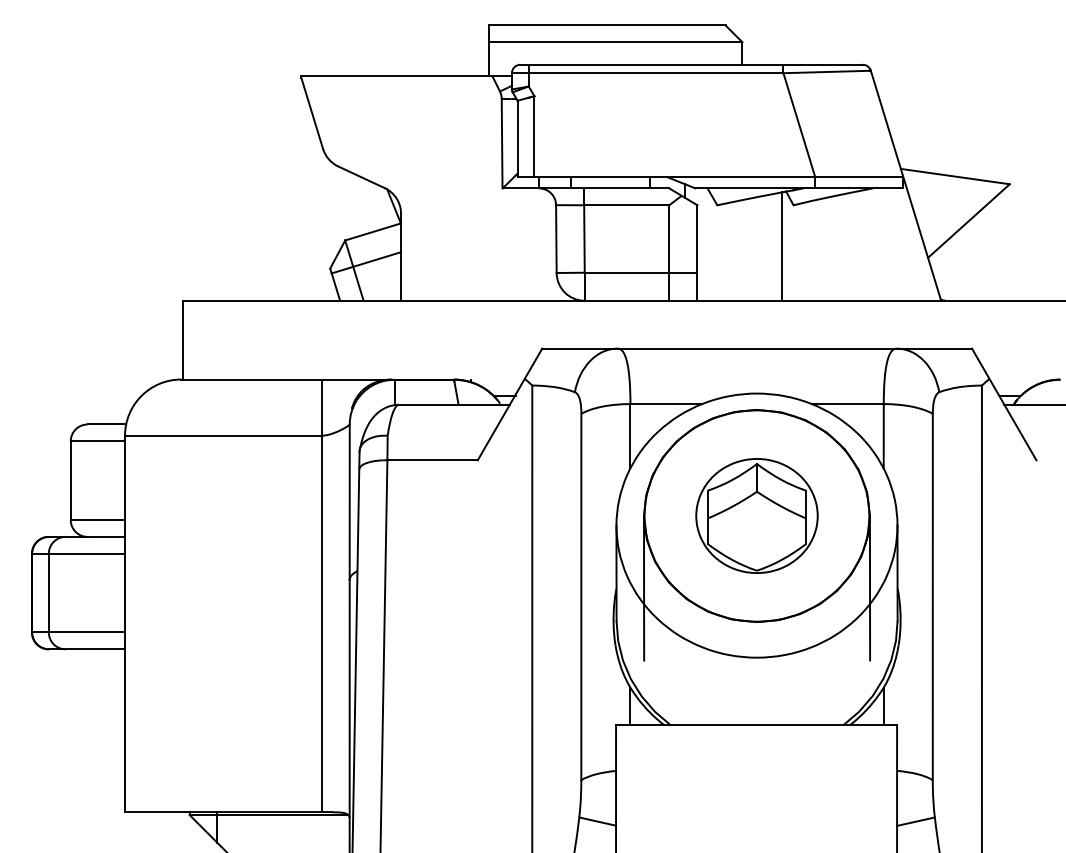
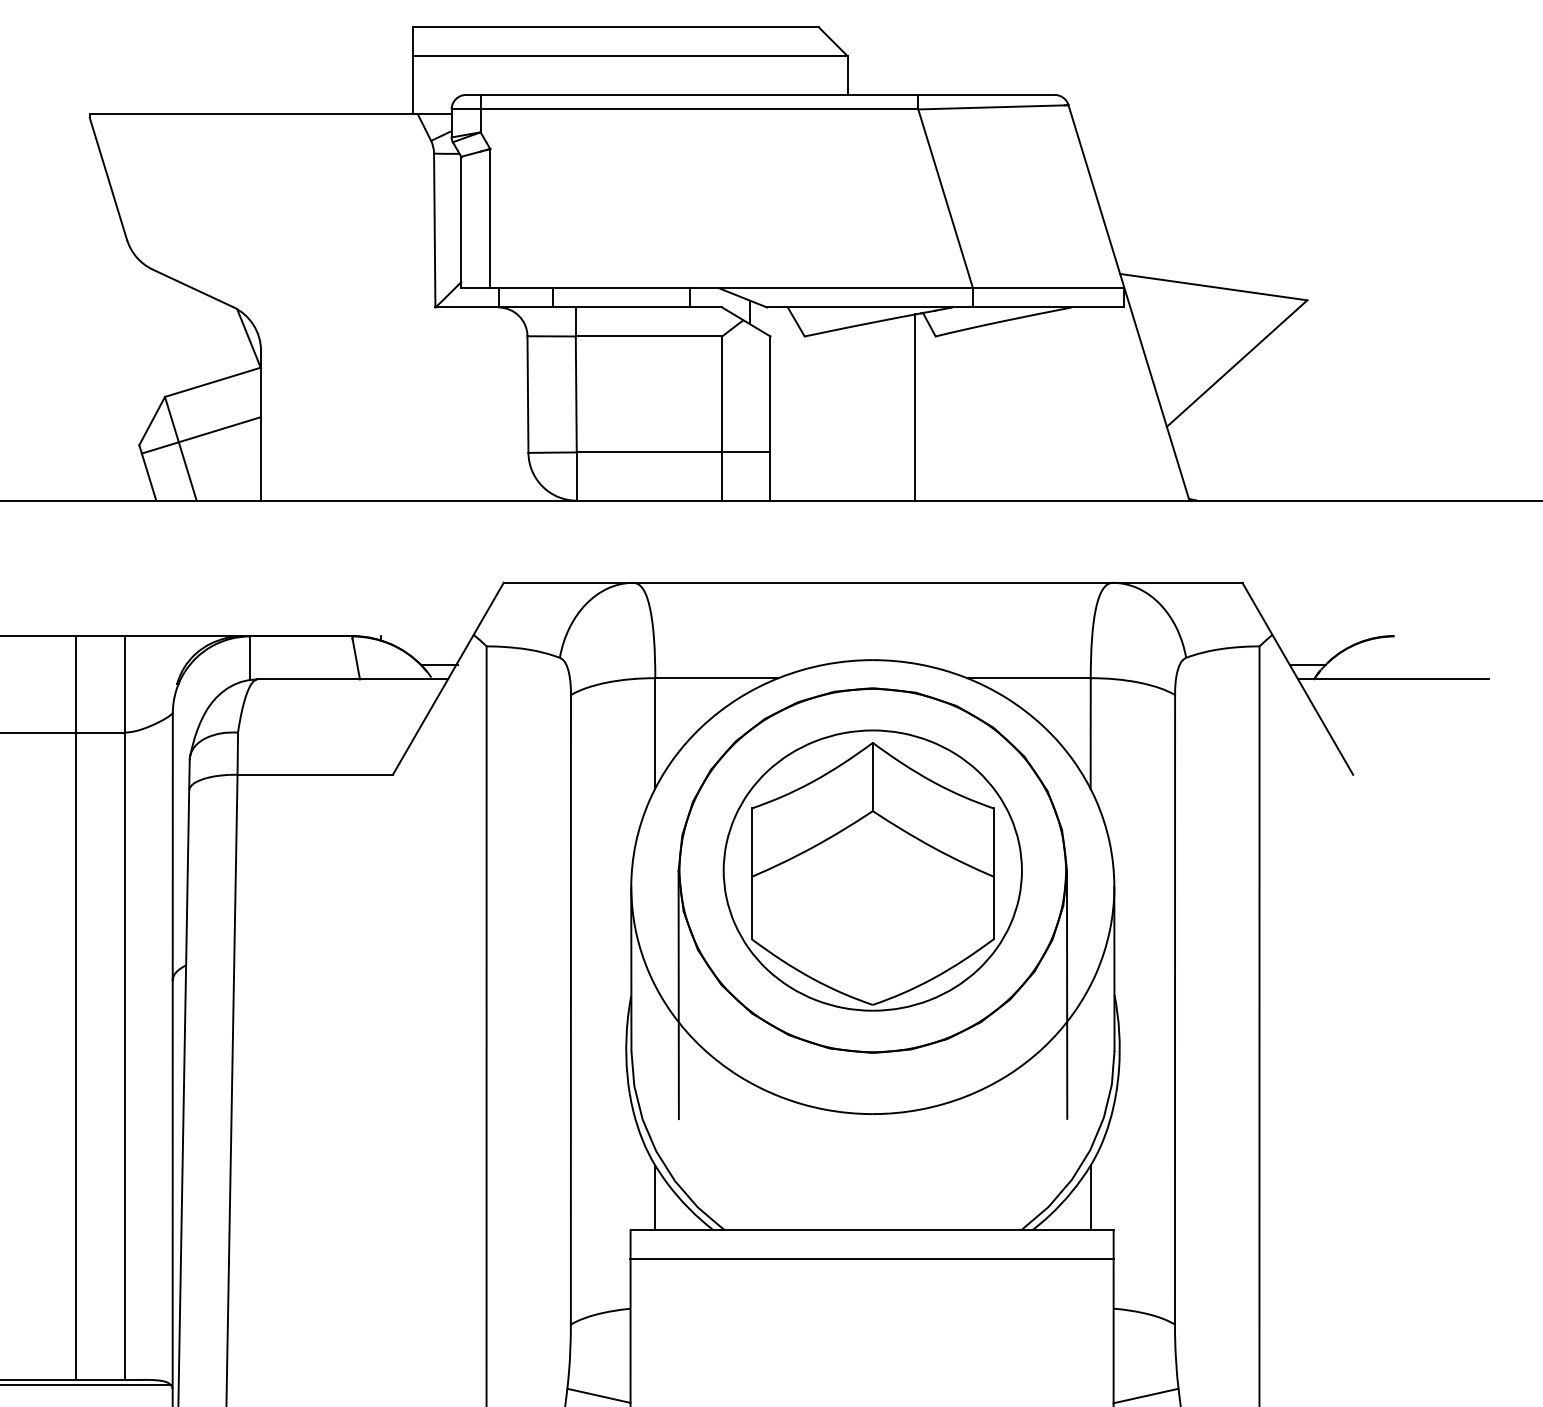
part: (756, 515) -> (871, 869), size x1.43
line: (293, 595) -> (76, 1007), added
line: (756, 742) -> (871, 1259), added

